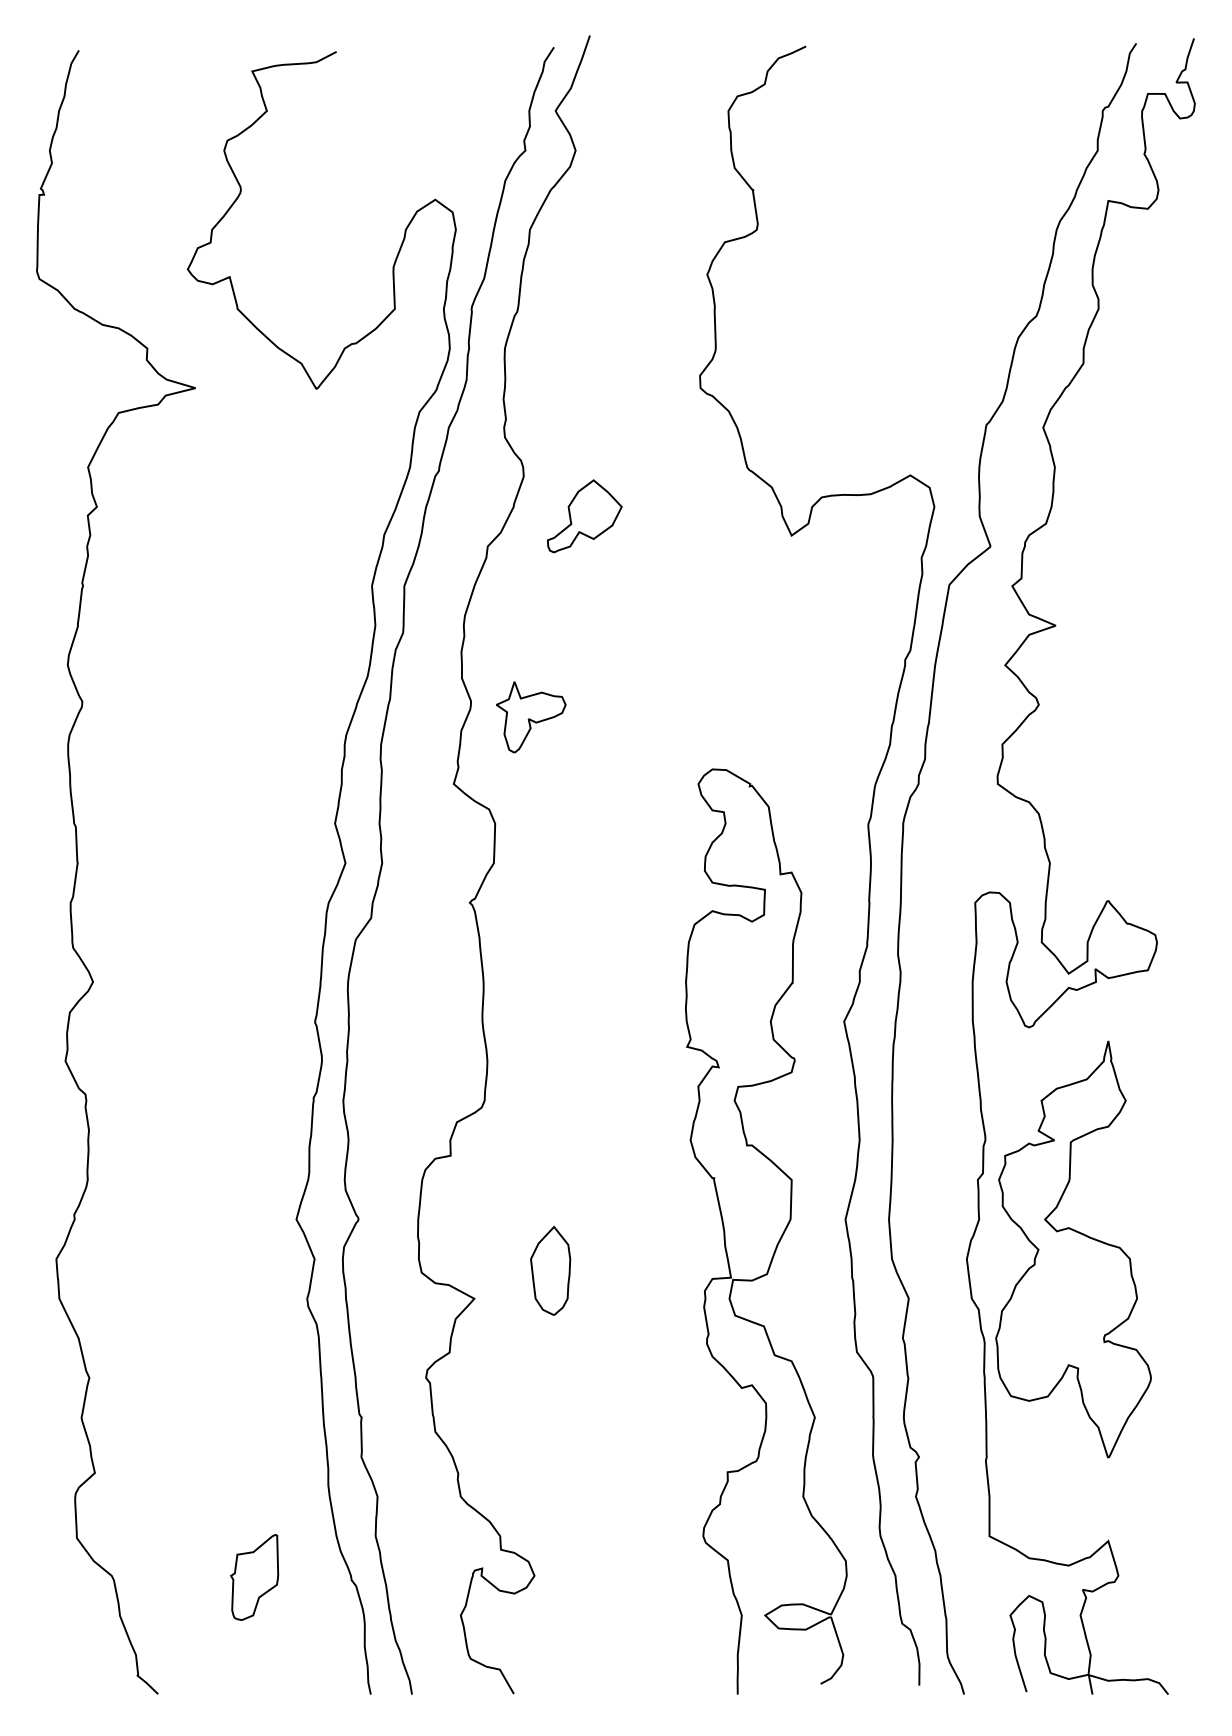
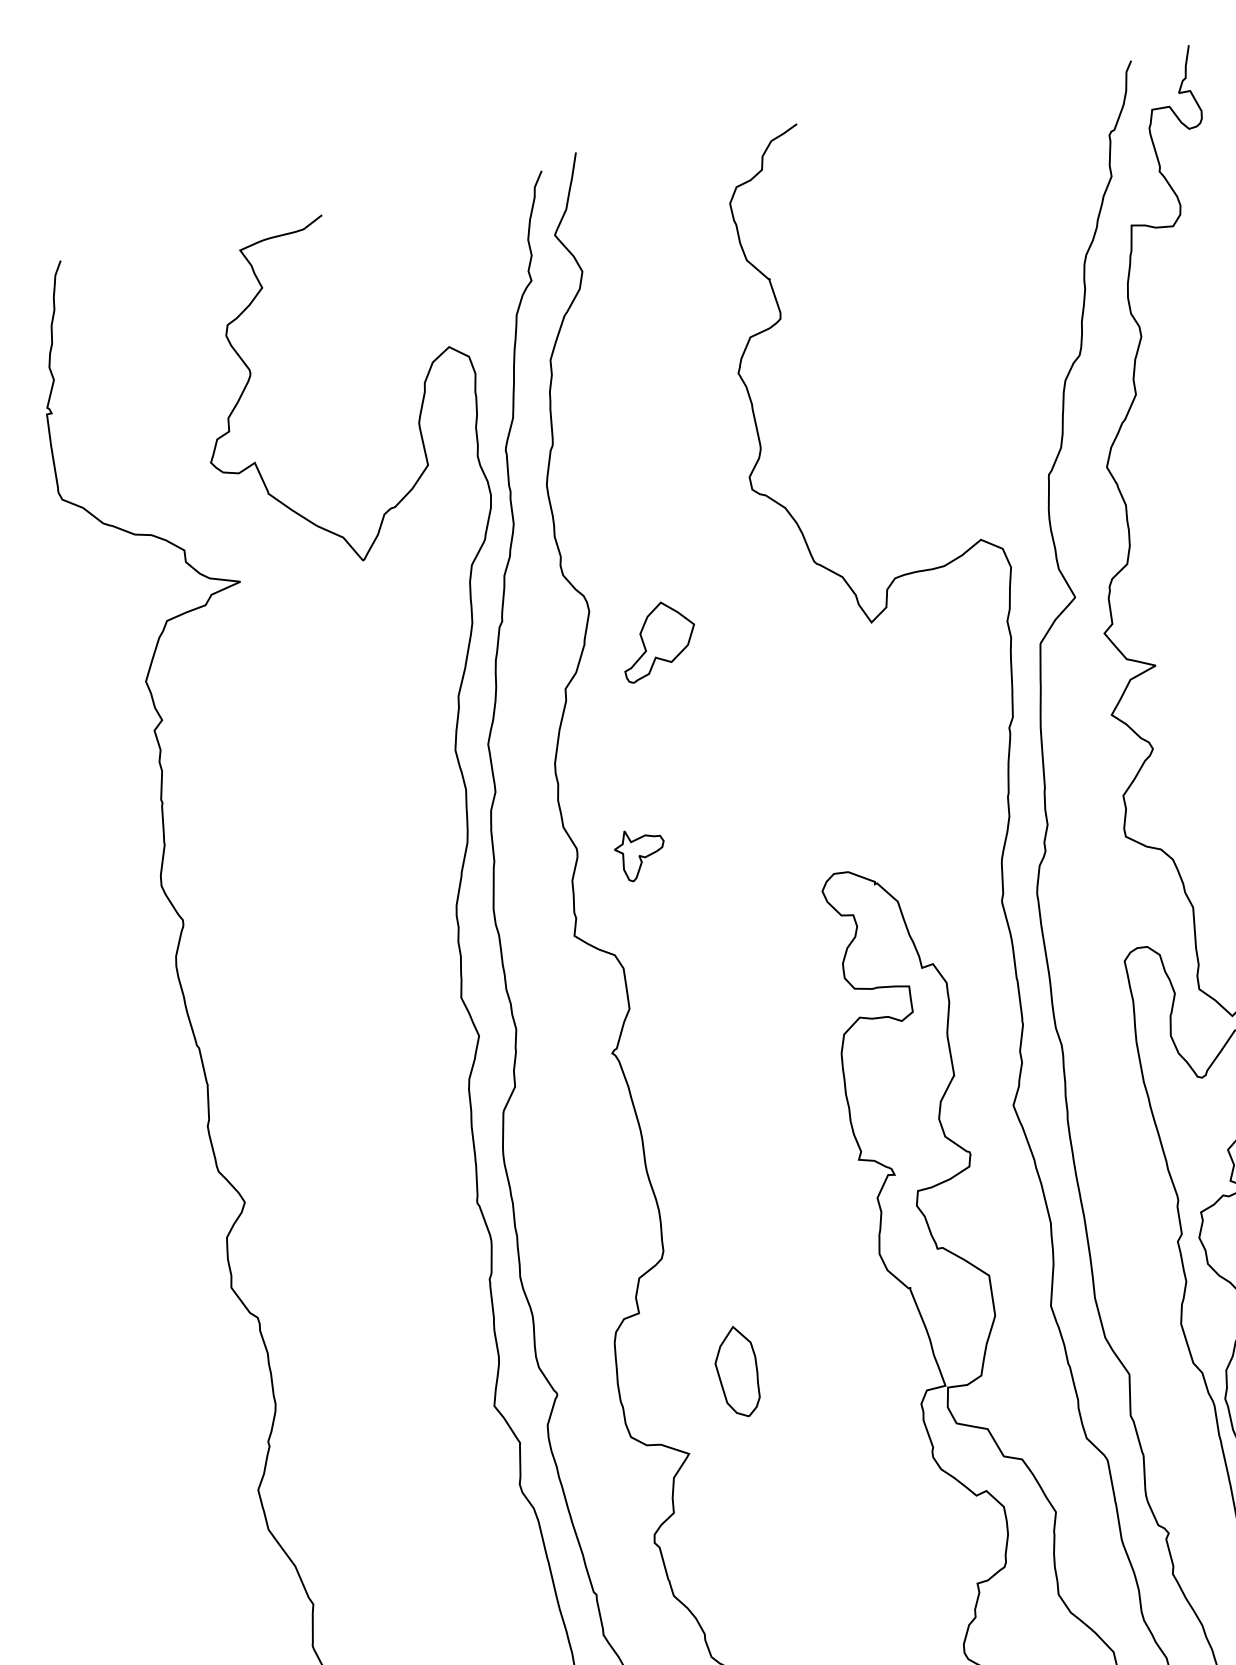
part: (531, 717) -> (641, 854), size x0.7
part: (550, 1270) -> (737, 1371), moved

